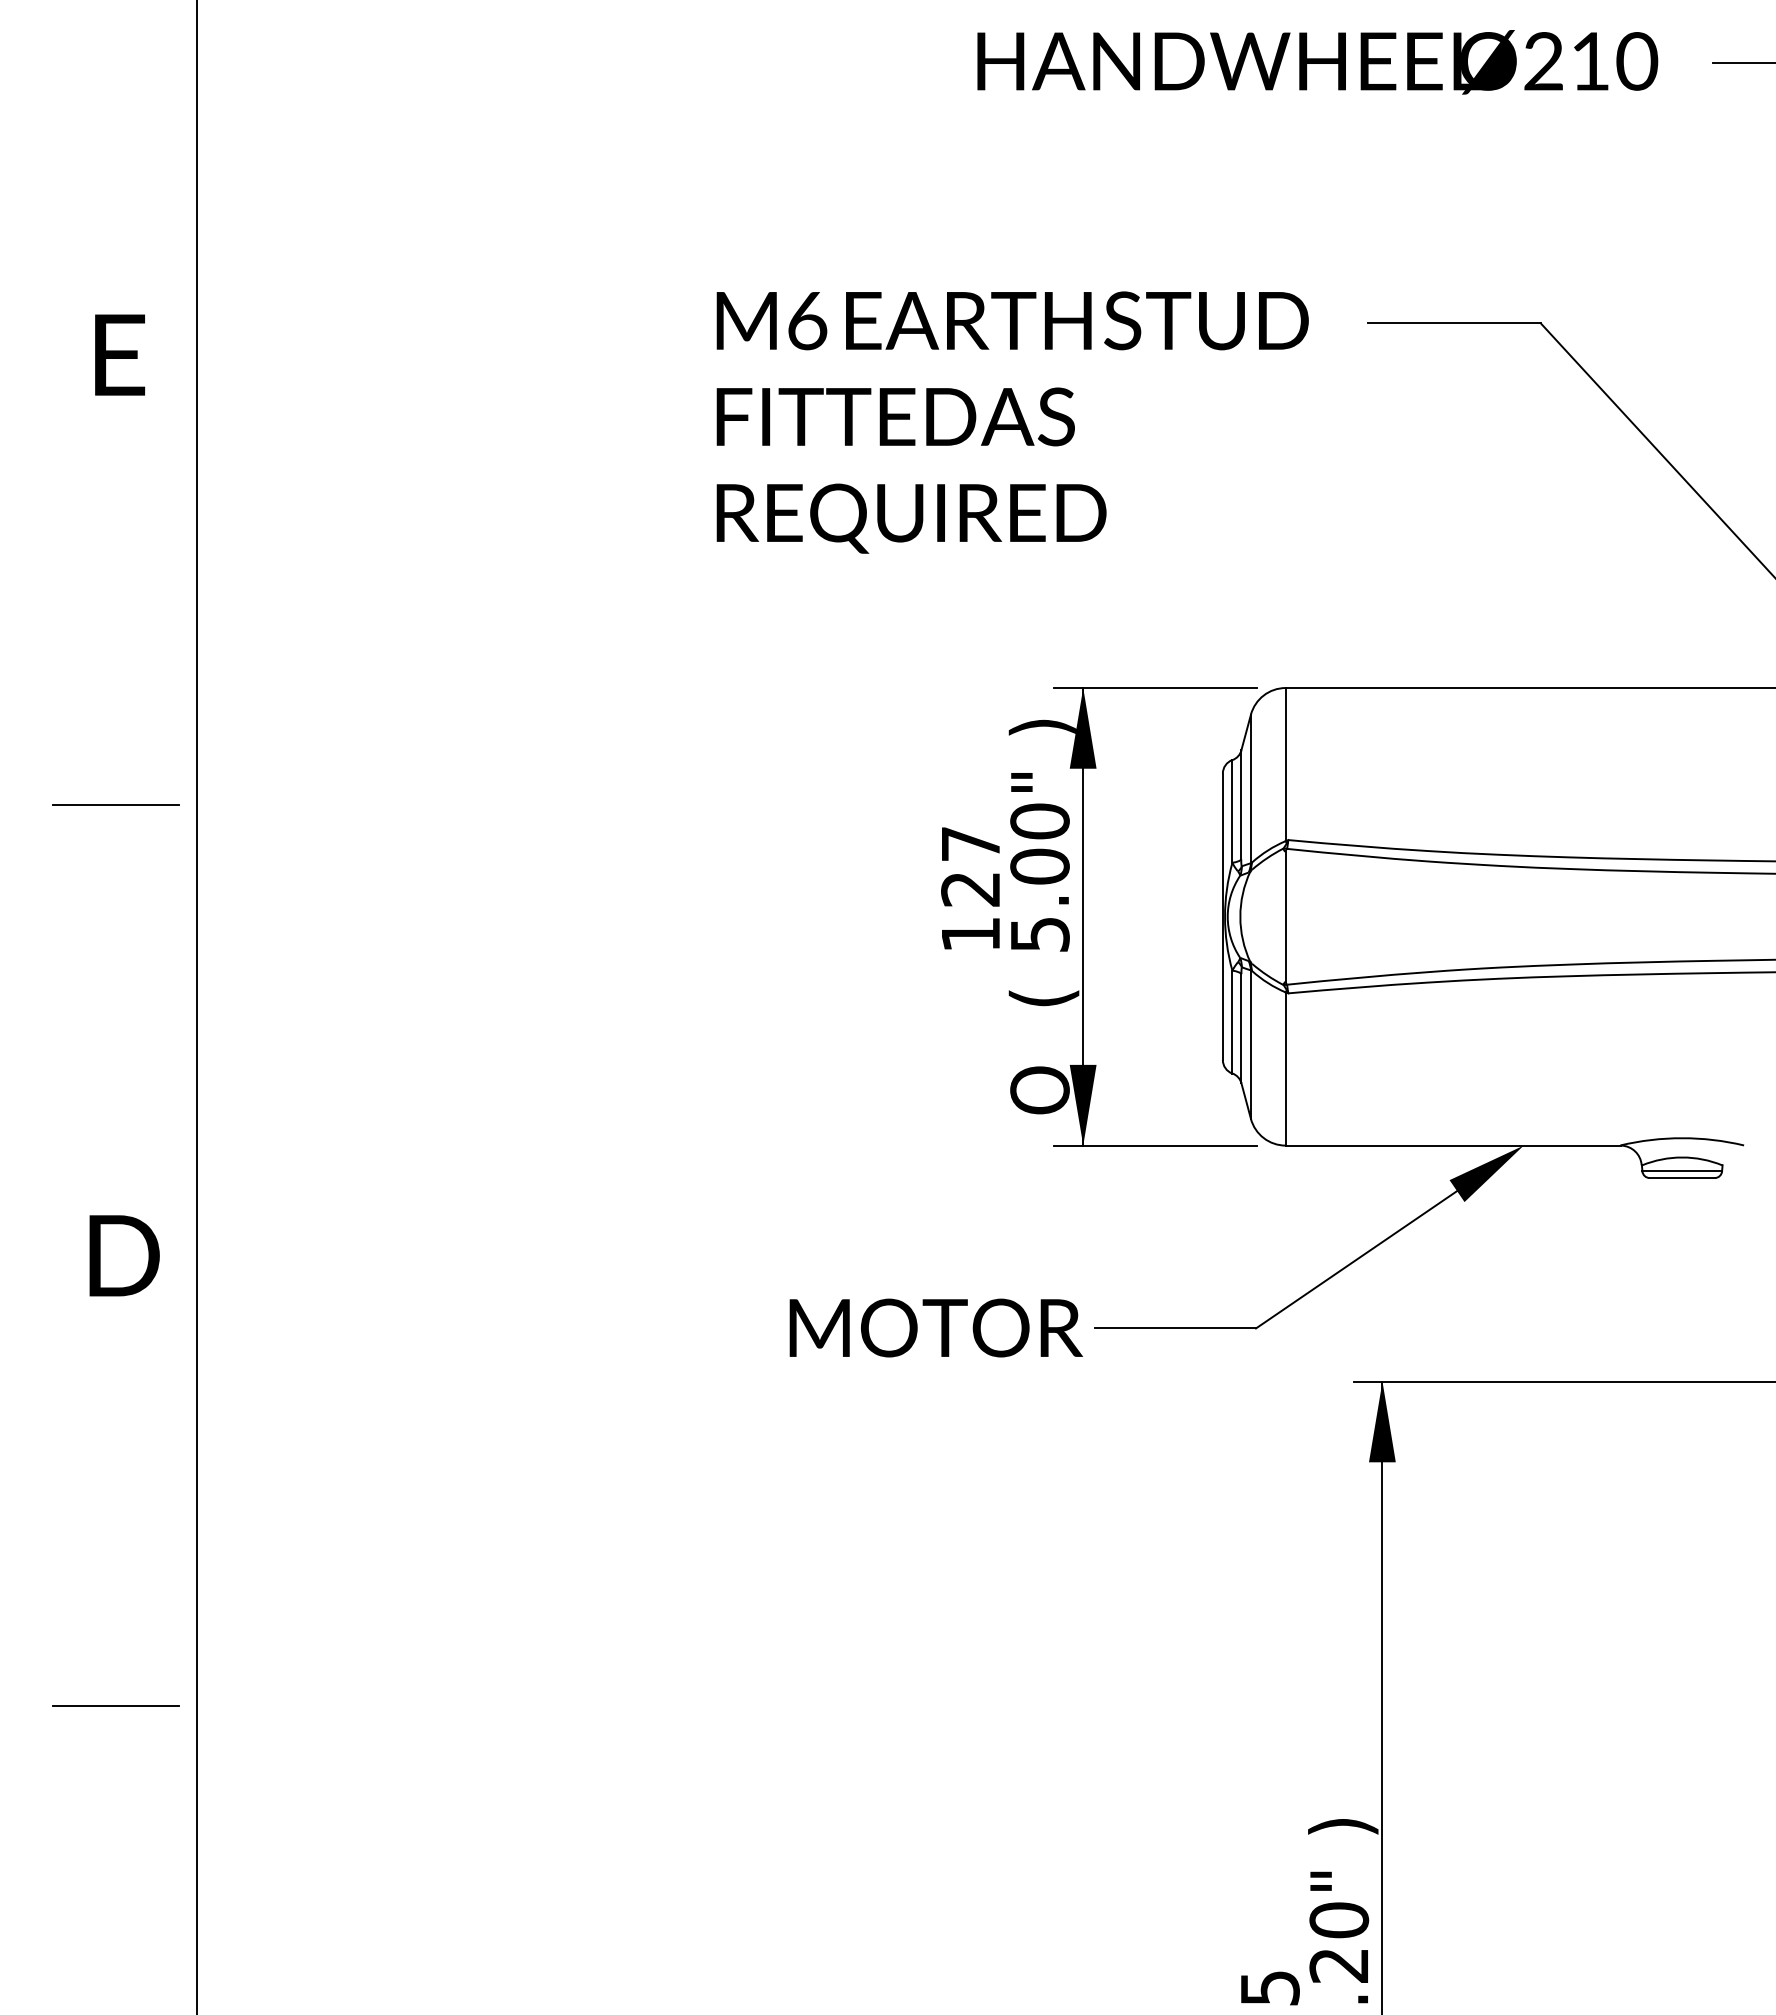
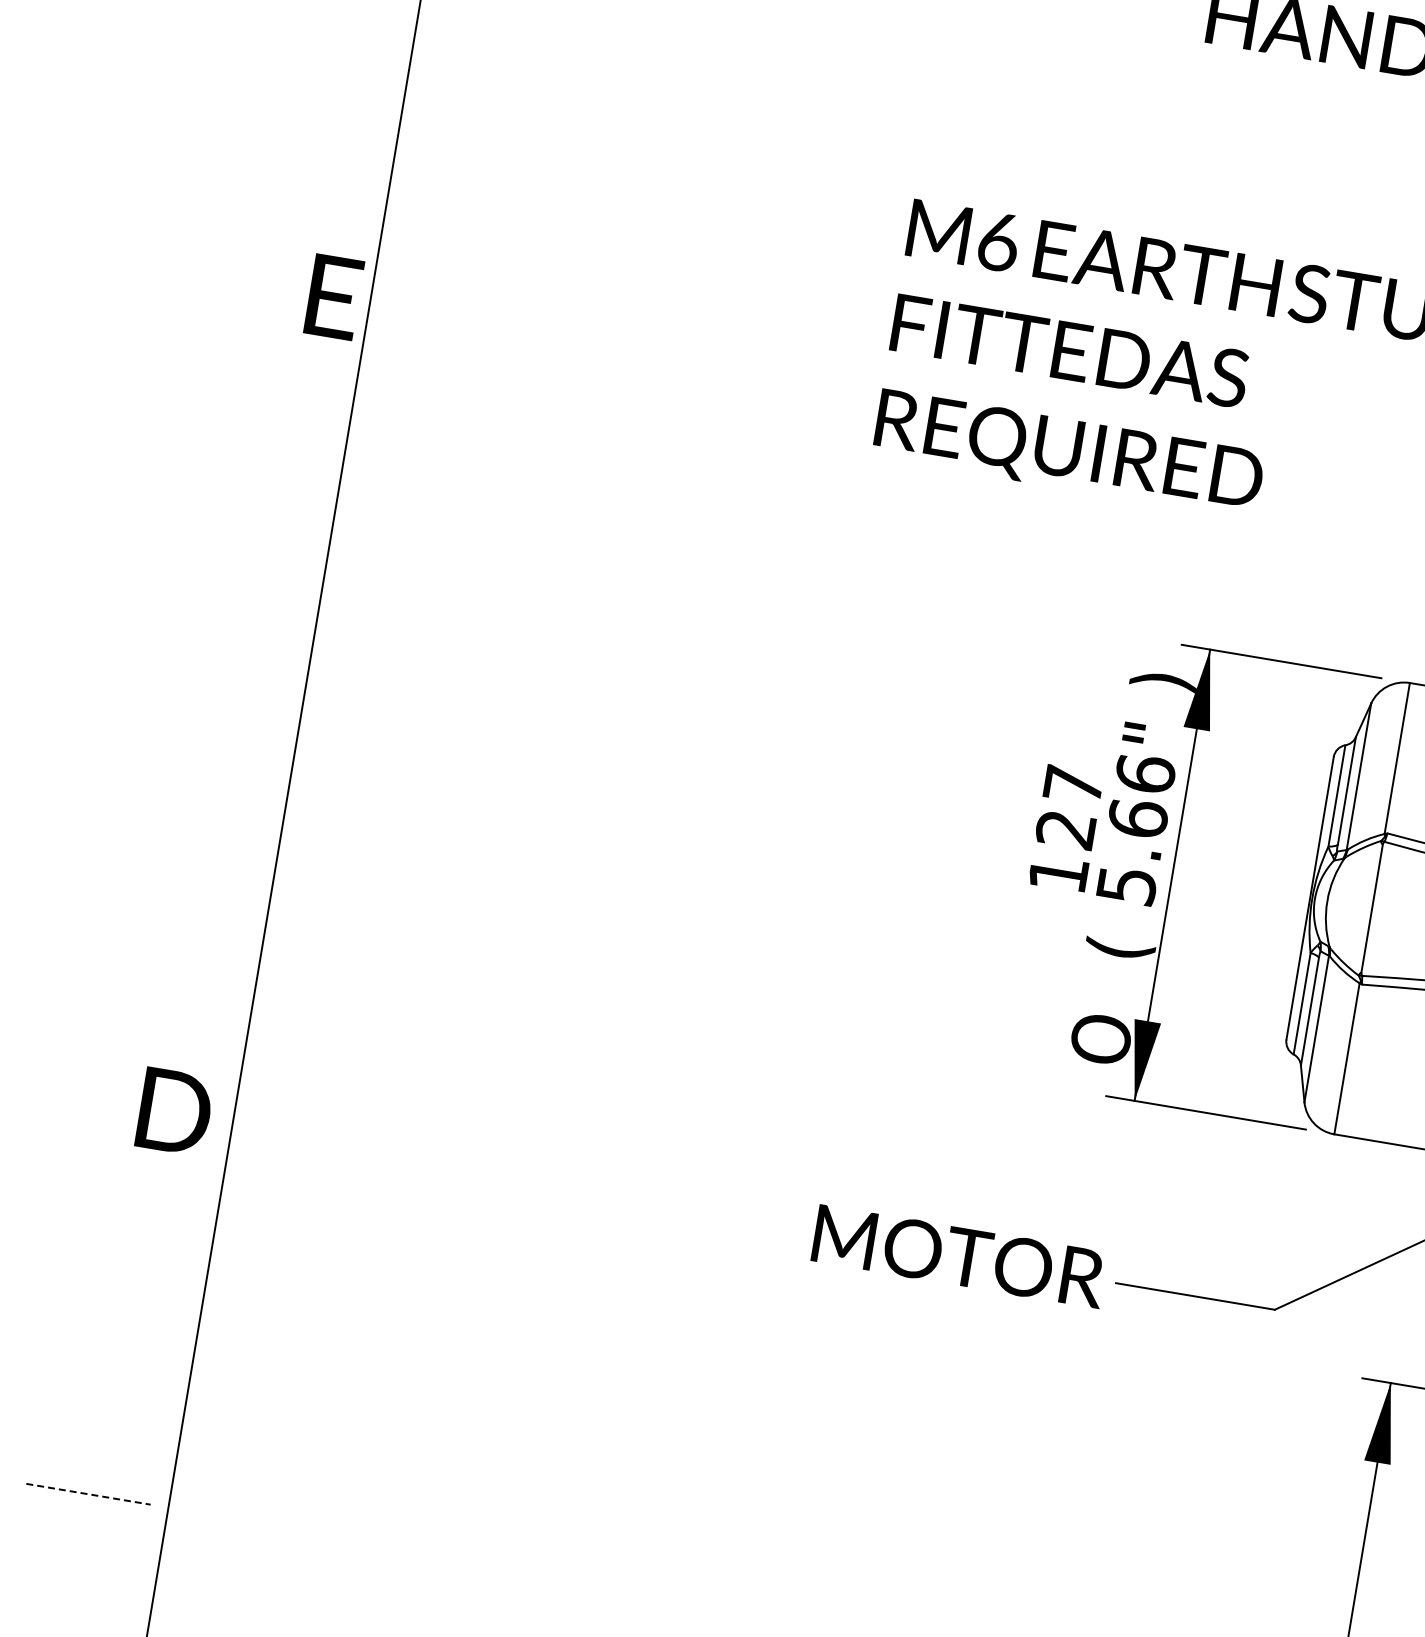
text: (120, 354) -> (334, 296), moved
line: (116, 805) -> (237, 605), removed
text: (1039, 843) -> (1141, 795), 5.00" -> 5.66"
text: (124, 1255) -> (174, 1111), moved
line: (116, 1706) -> (88, 1494), solid -> dashed

